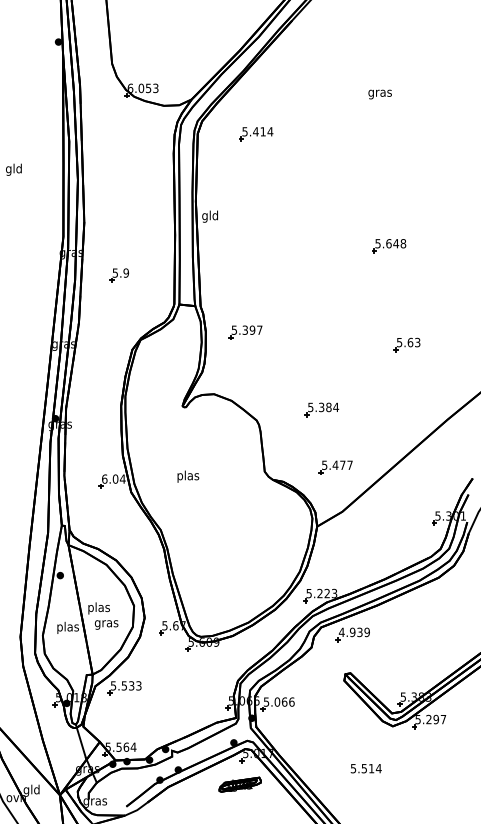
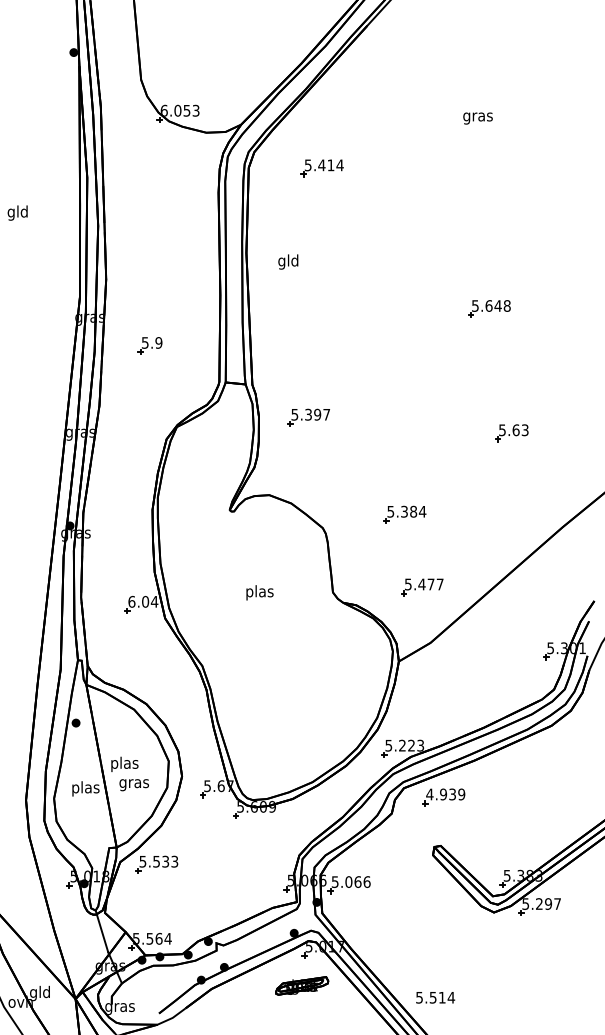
text: (210, 216) -> (288, 261), moved
text: (187, 476) -> (259, 592), moved
text: (366, 768) -> (435, 997), moved

